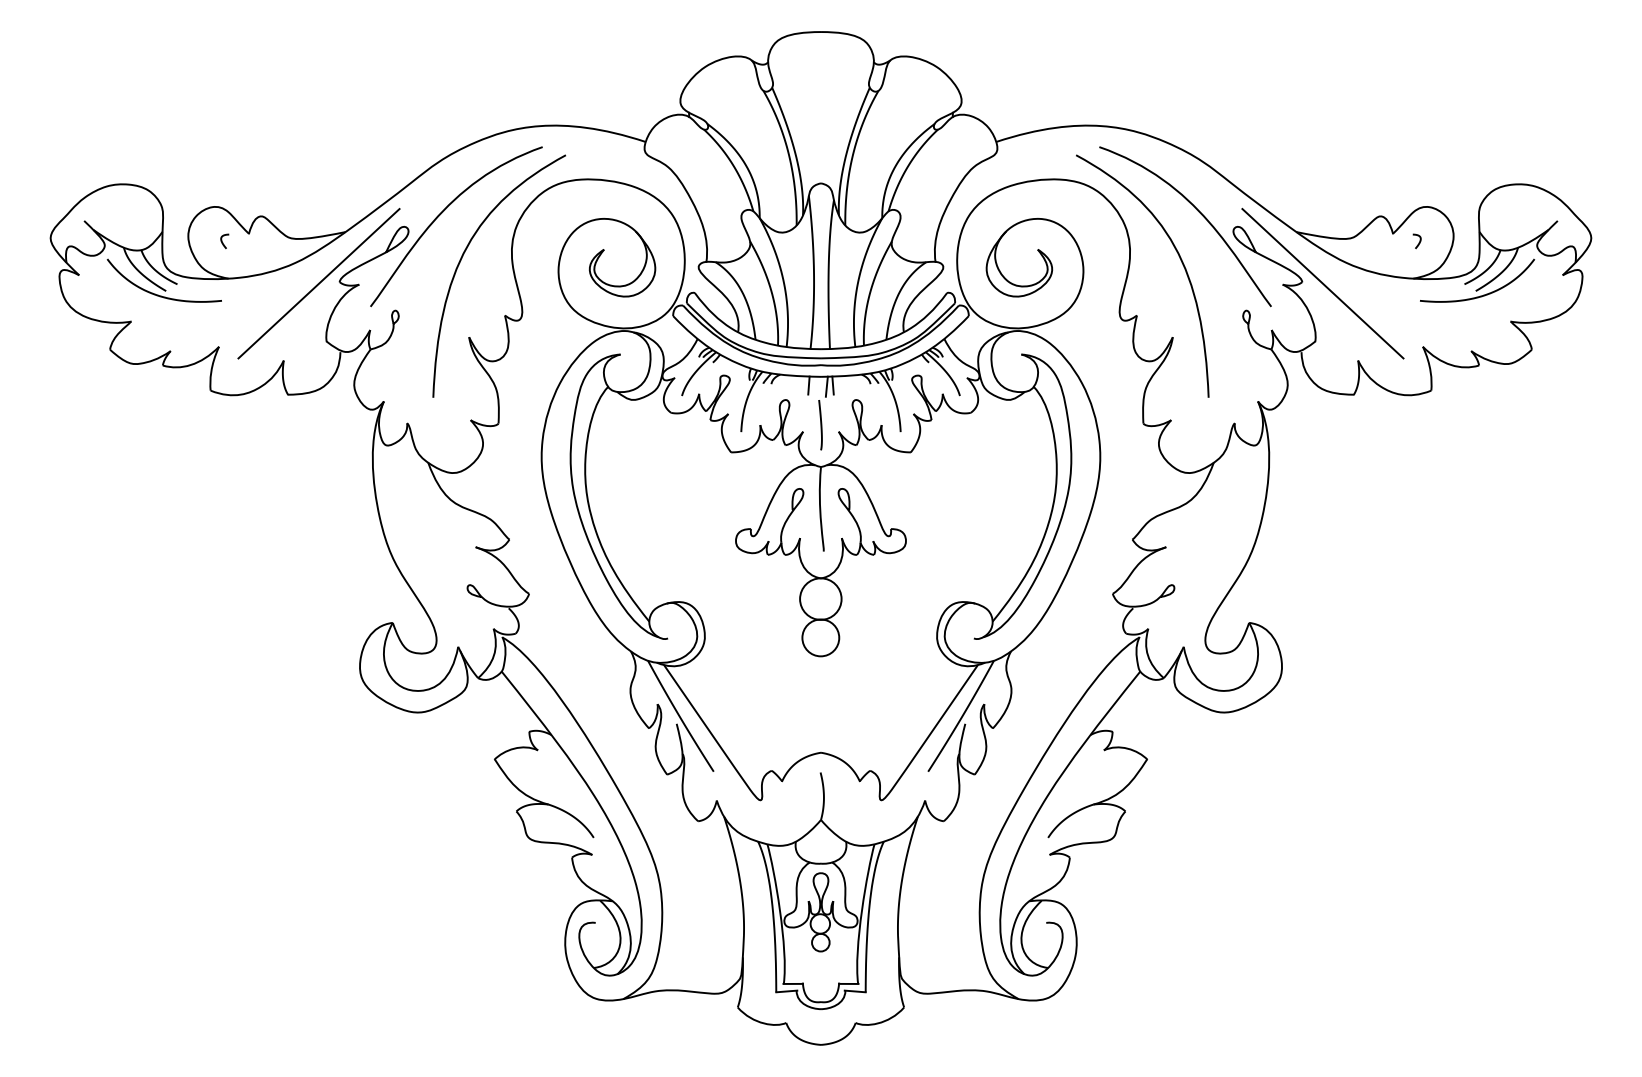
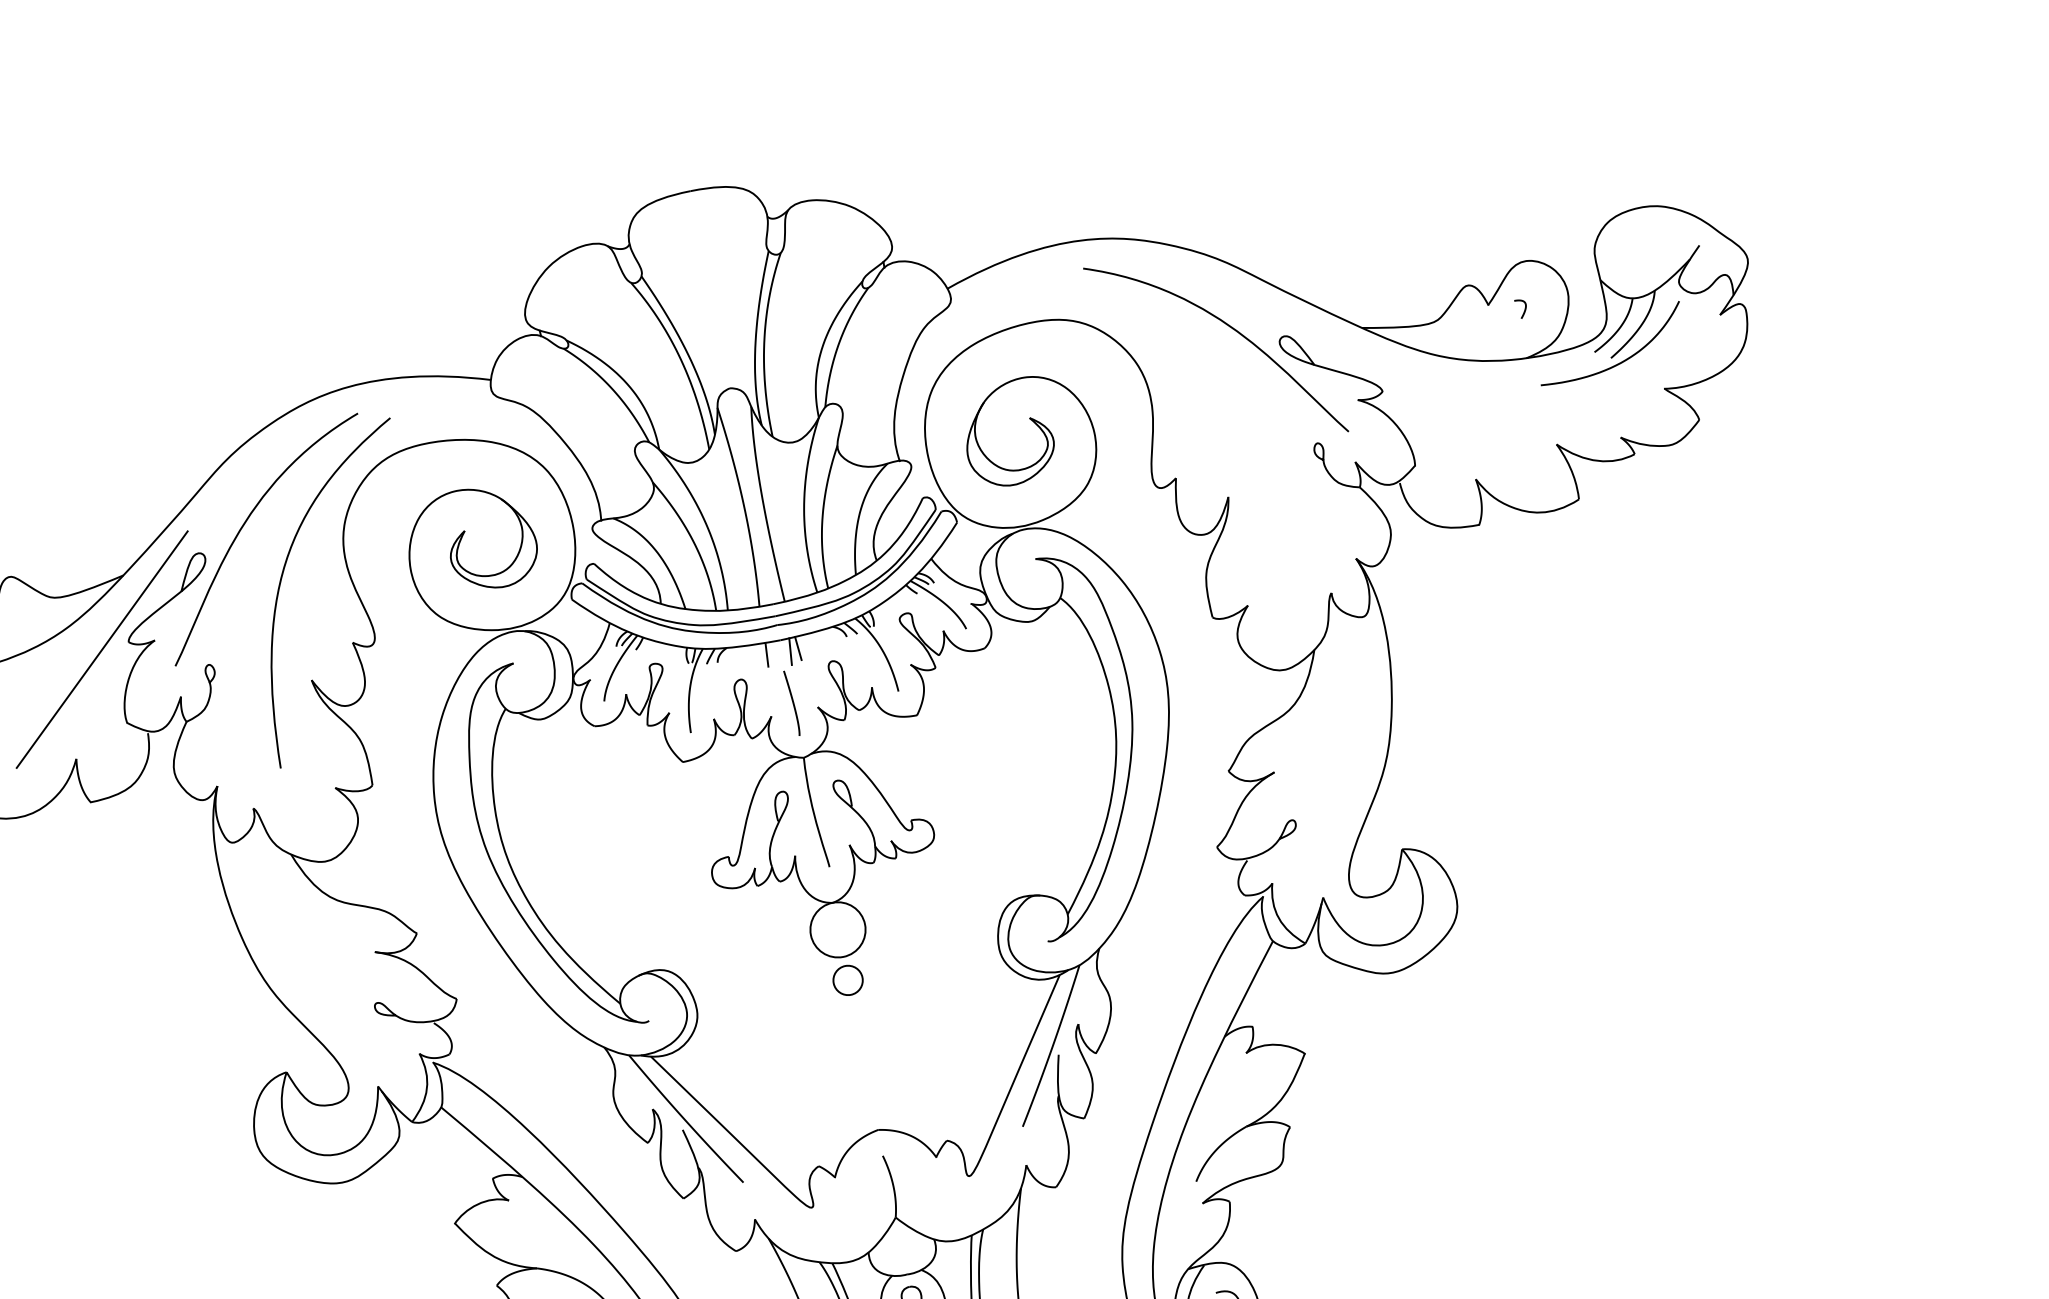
curve: (1178, 256) -> (1214, 390), removed
line: (1322, 283) -> (1409, 388), removed
circle: (820, 637) -> (847, 979), size x0.6

